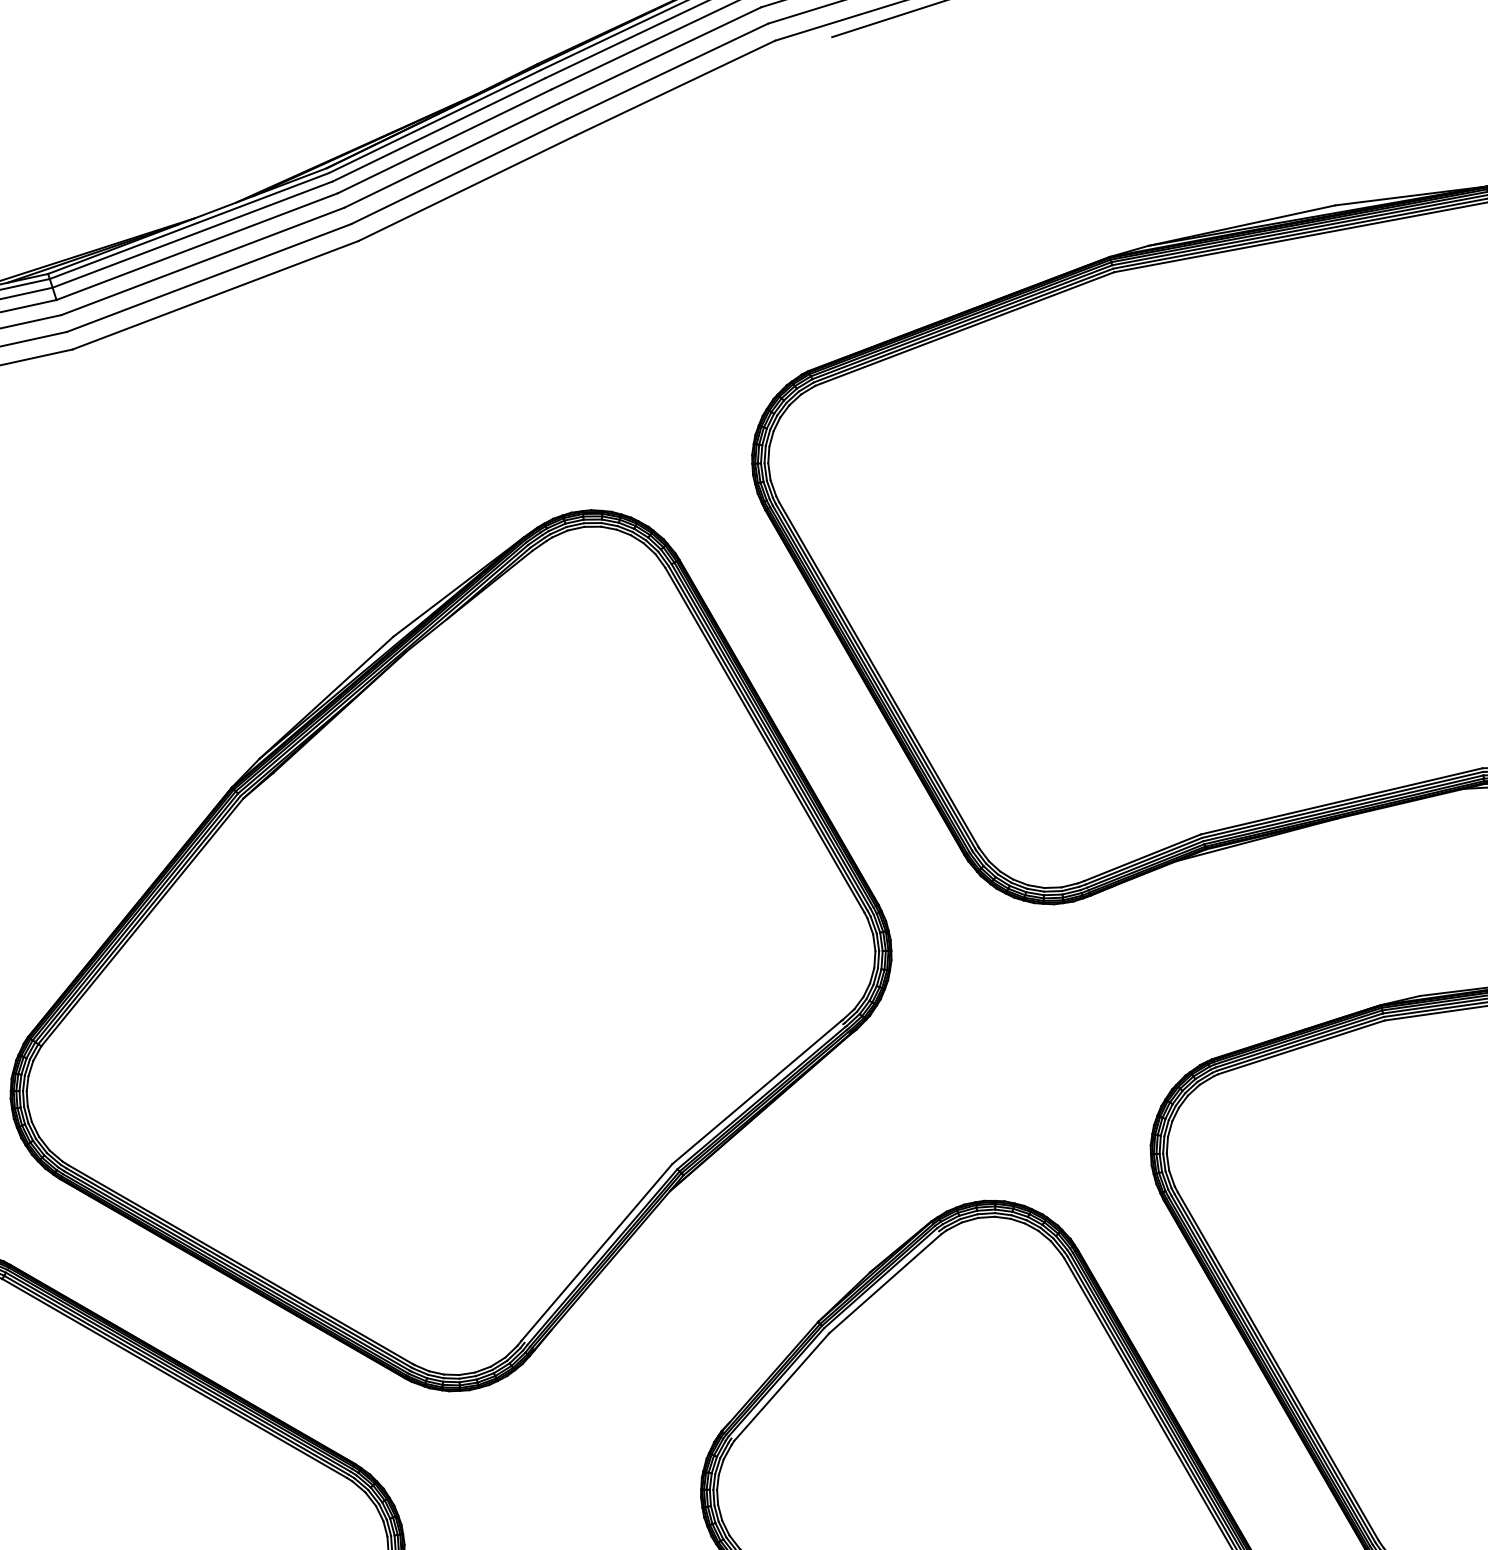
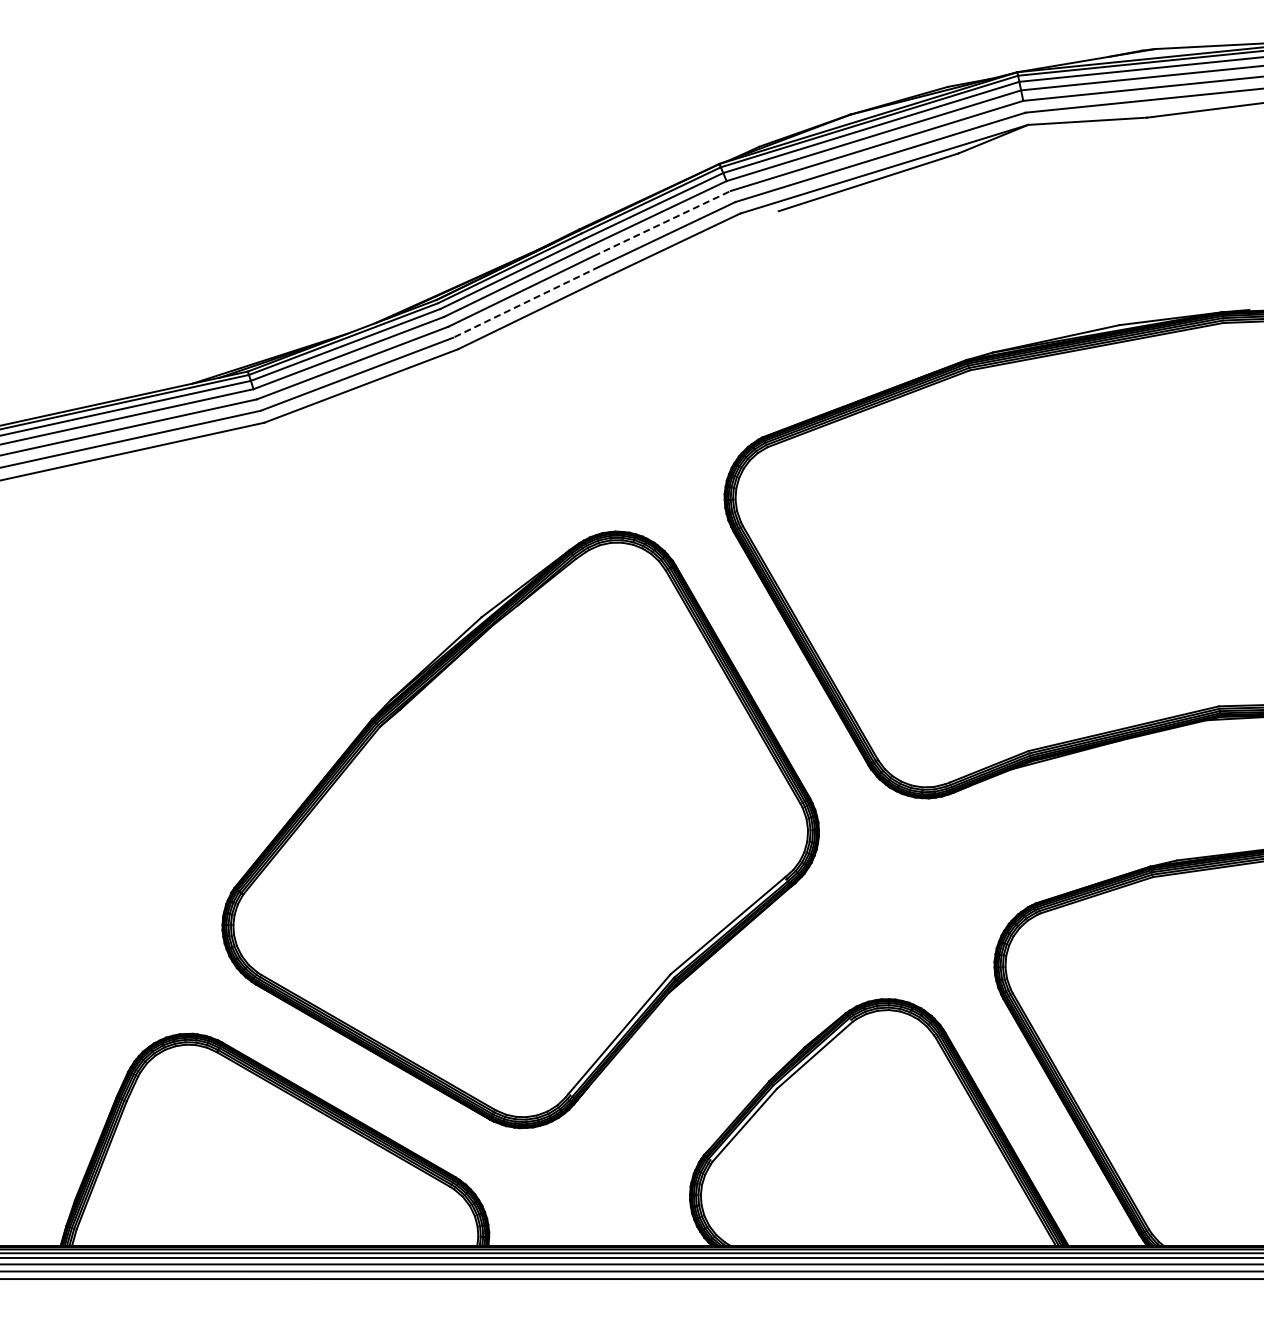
line: (660, 55) -> (662, 223), solid -> dashed
line: (458, 171) -> (525, 302), solid -> dashed

